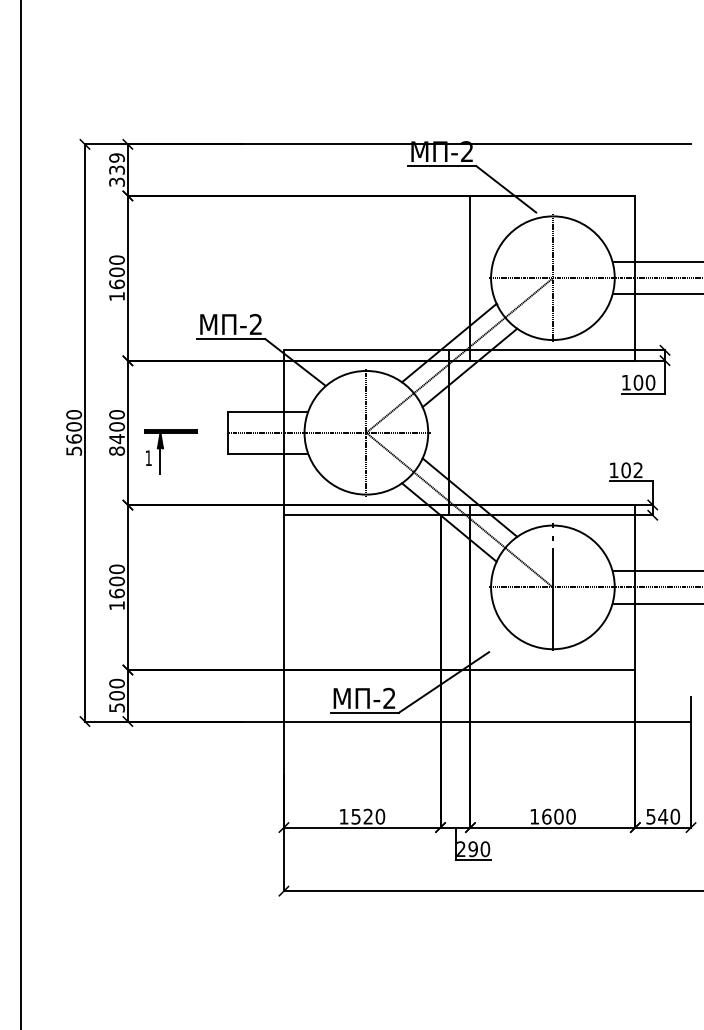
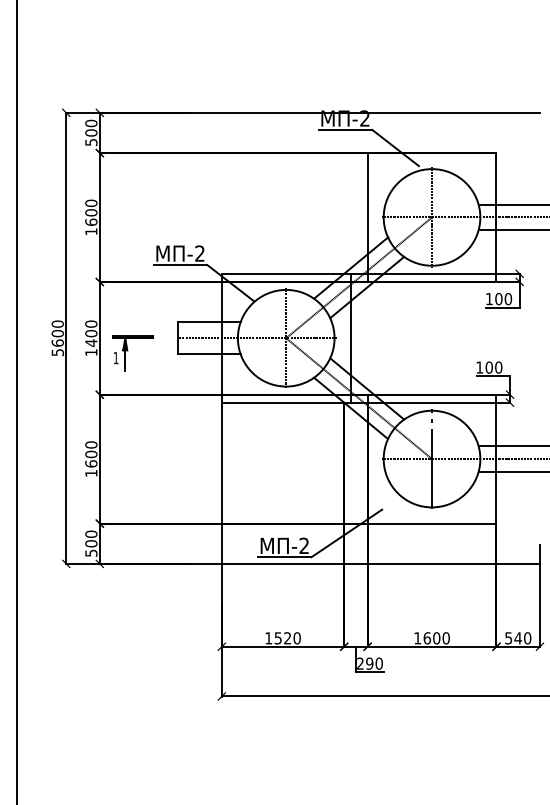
text: (117, 169) -> (91, 132), 339 -> 500
text: (117, 451) -> (91, 352), 8400 -> 1400
text: (637, 470) -> (498, 367), 102 -> 100

